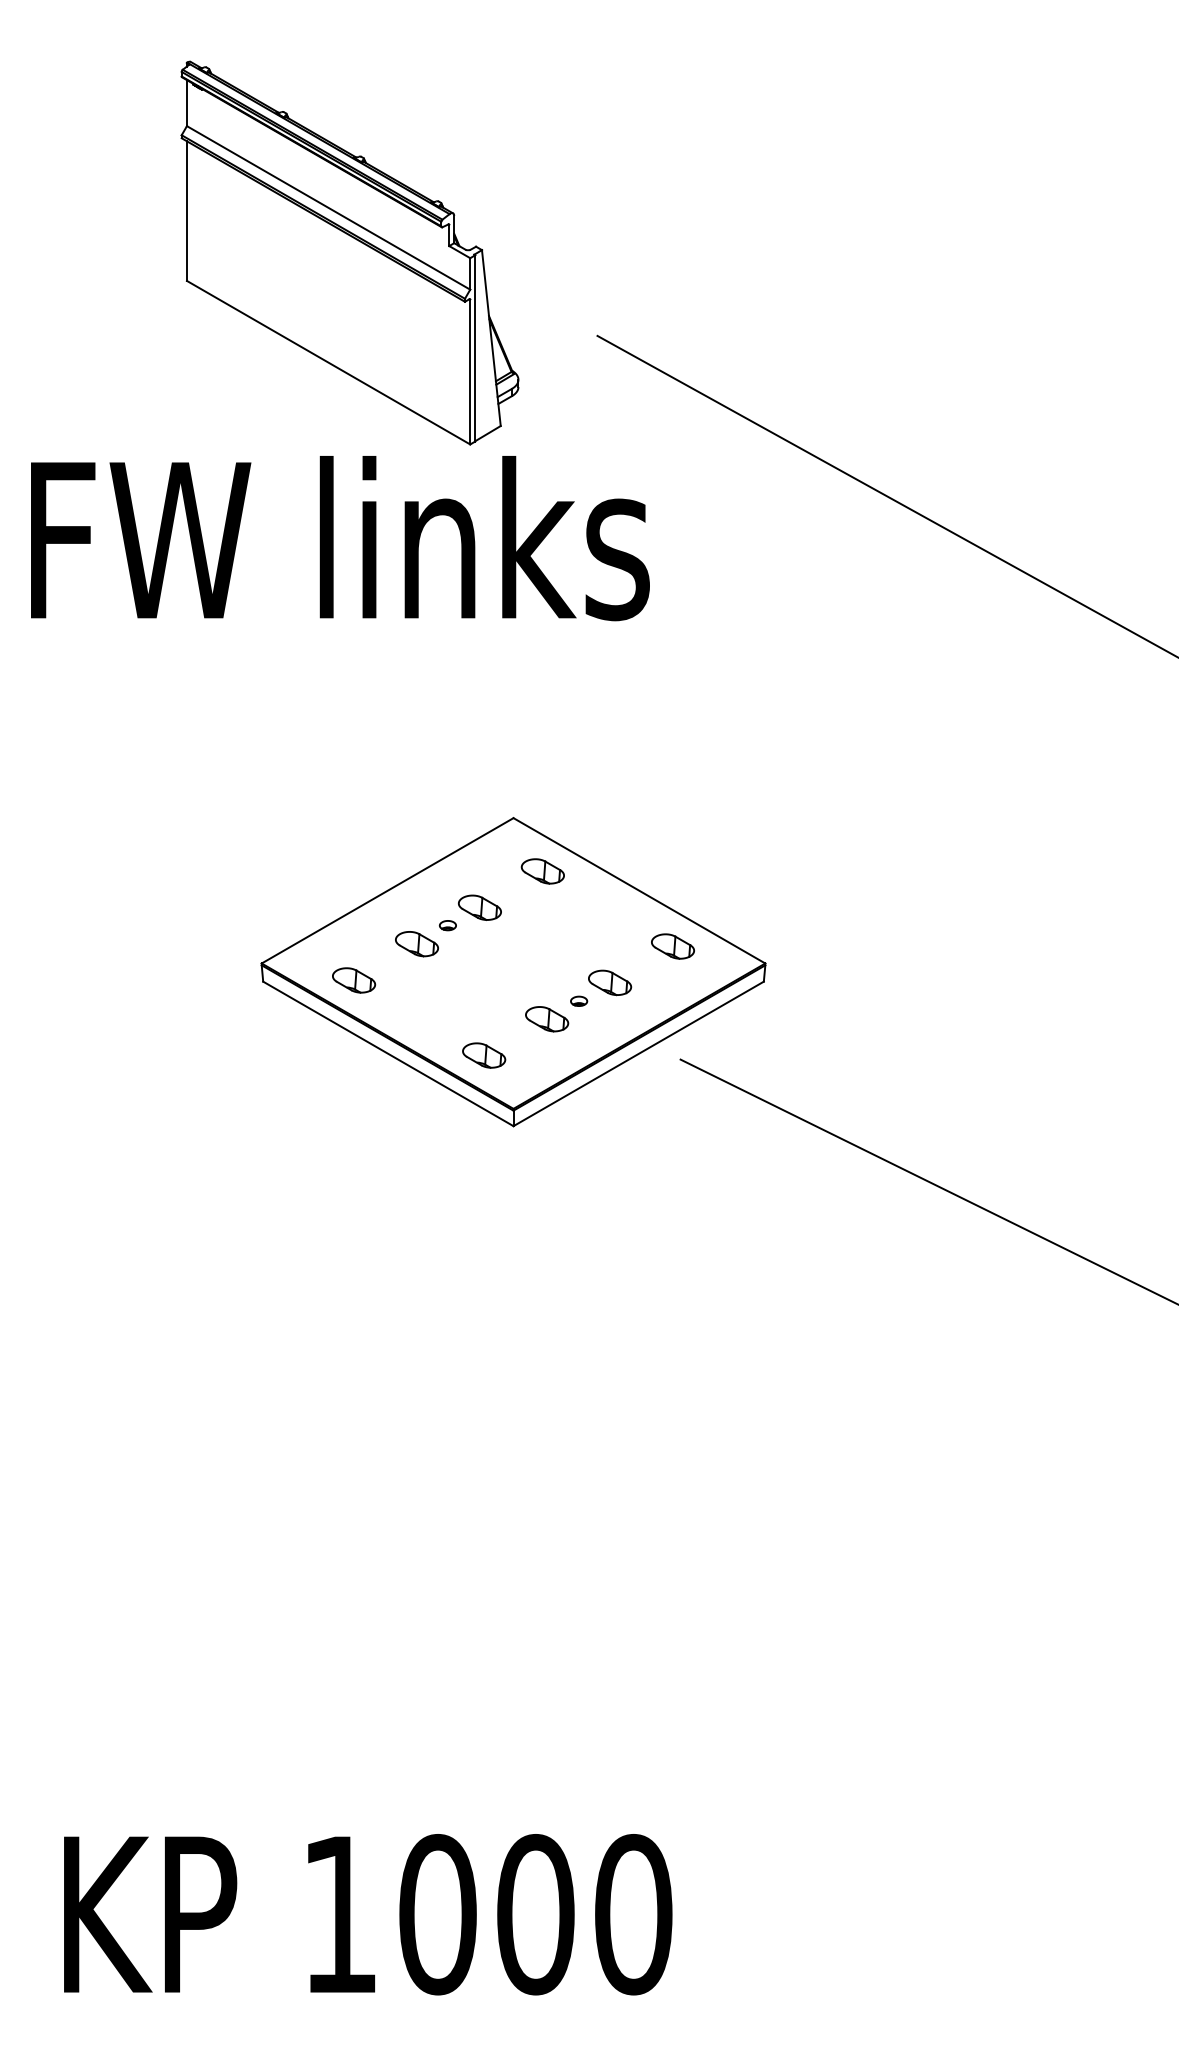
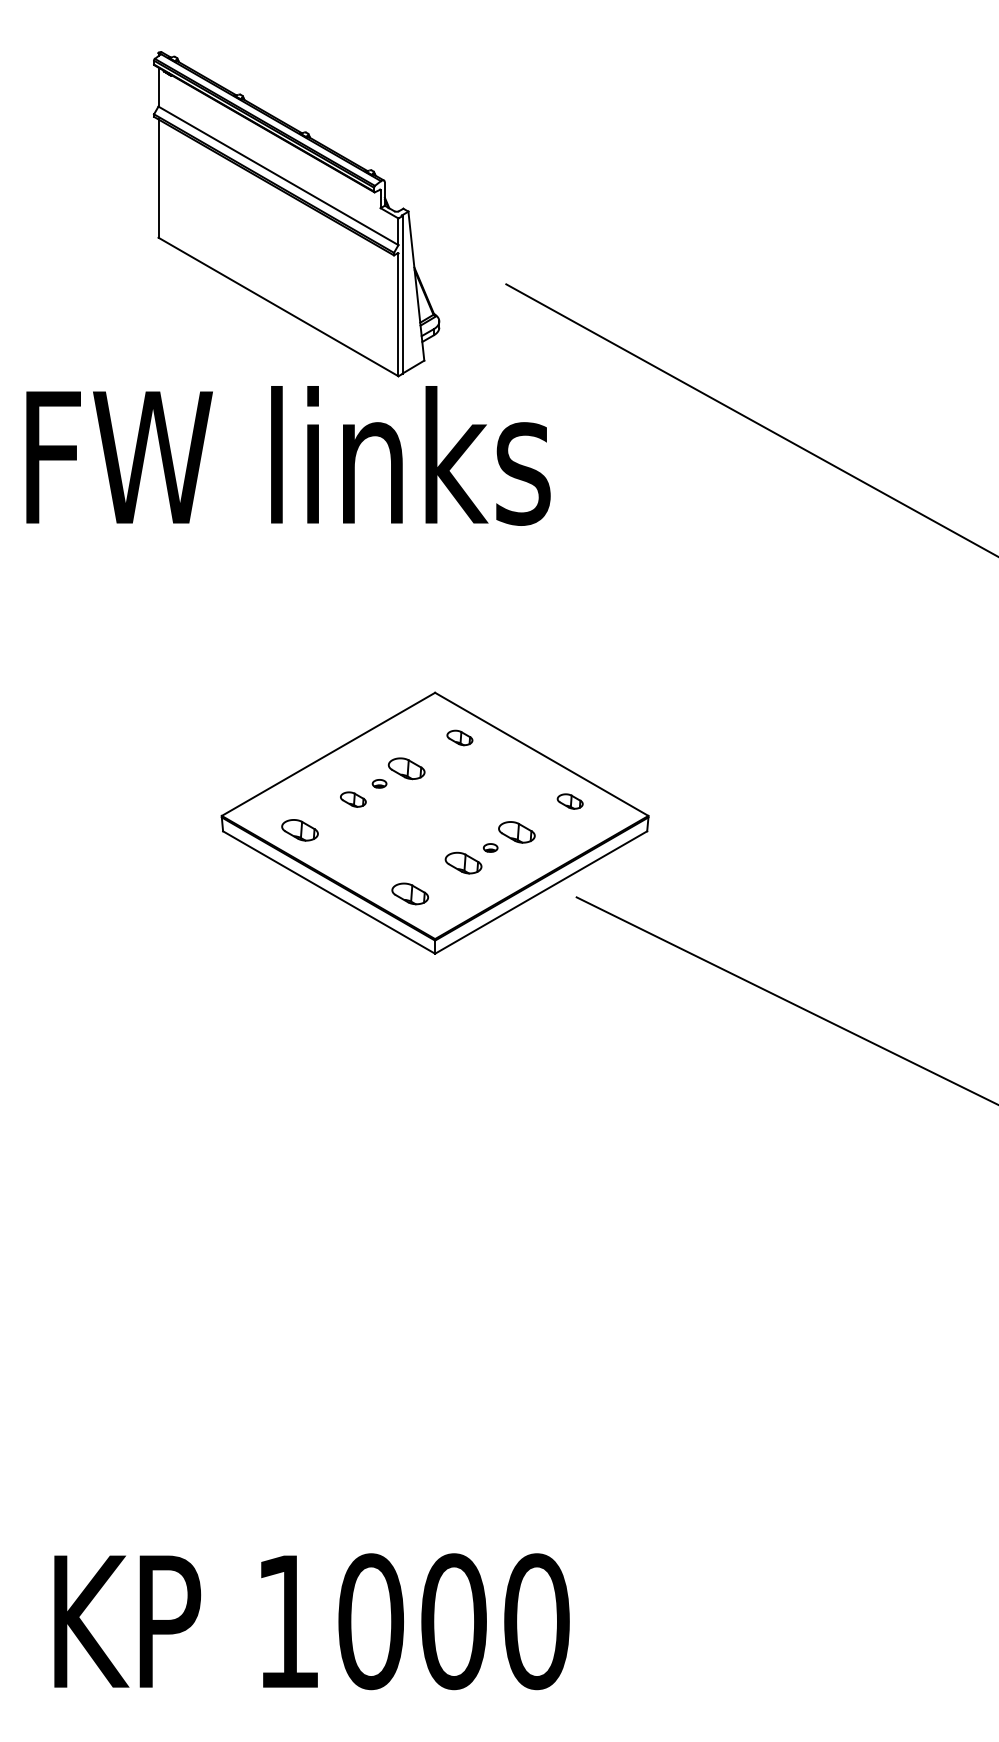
part: (542, 871) -> (459, 738), size x0.7
part: (416, 944) -> (352, 799), size x0.7
part: (672, 946) -> (569, 801), size x0.7

